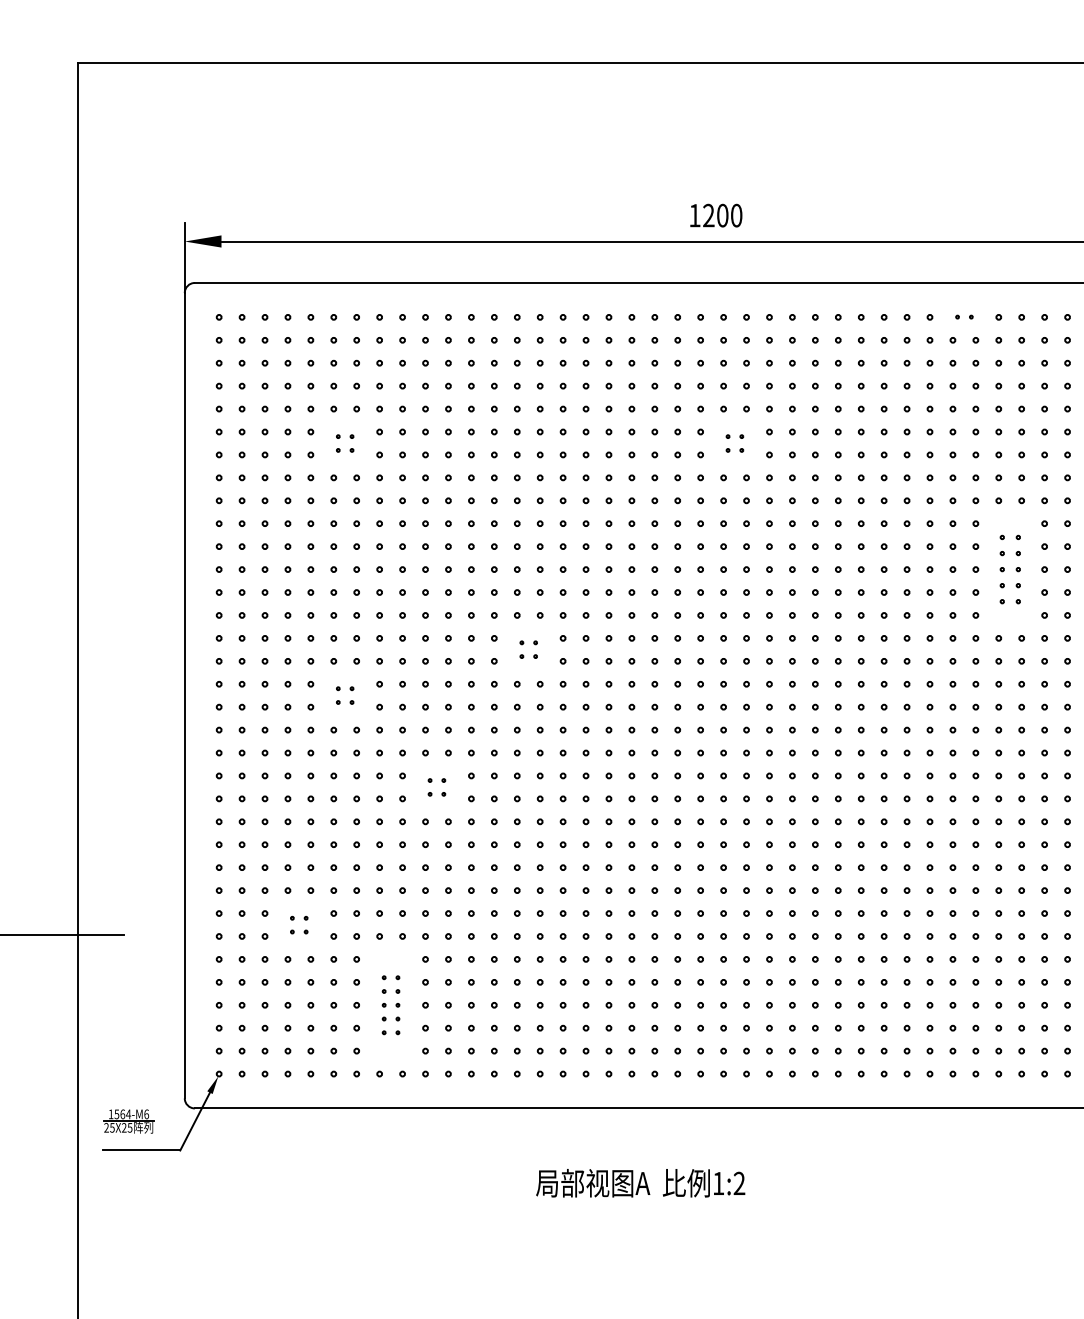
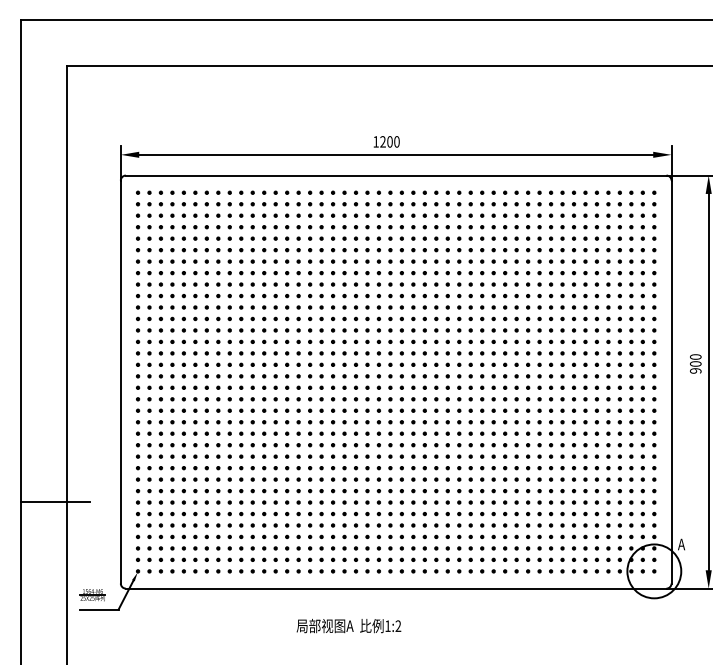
part: (963, 316) -> (510, 192), size x1.67
part: (343, 442) -> (200, 255), size x1.67
part: (733, 442) -> (395, 255), size x1.67
part: (1009, 568) -> (533, 318), size x1.43
part: (527, 648) -> (292, 358), size x1.67
part: (343, 694) -> (200, 381), size x1.67
part: (435, 786) -> (246, 427), size x1.67
part: (298, 924) -> (177, 496), size x1.67
part: (389, 1004) -> (223, 536), size x1.67

